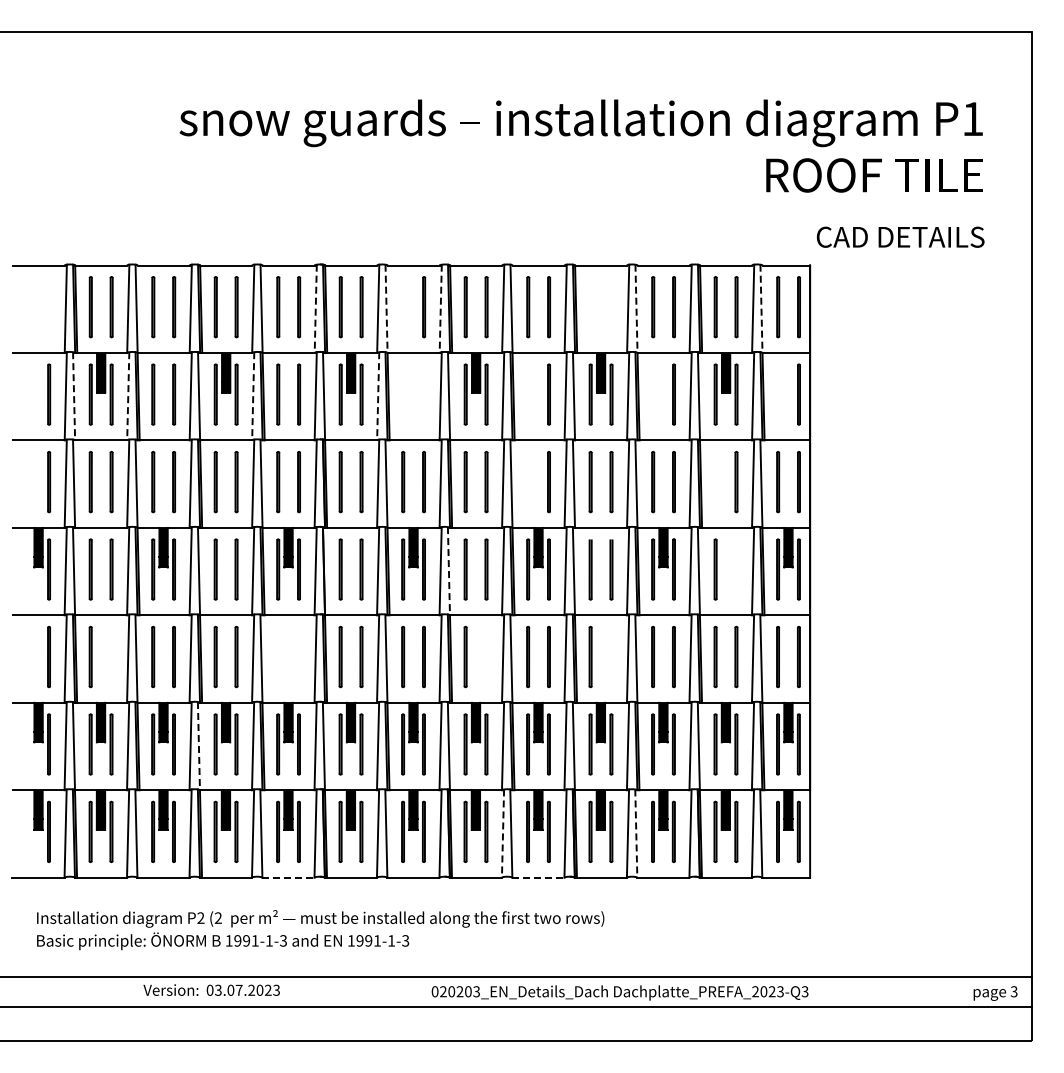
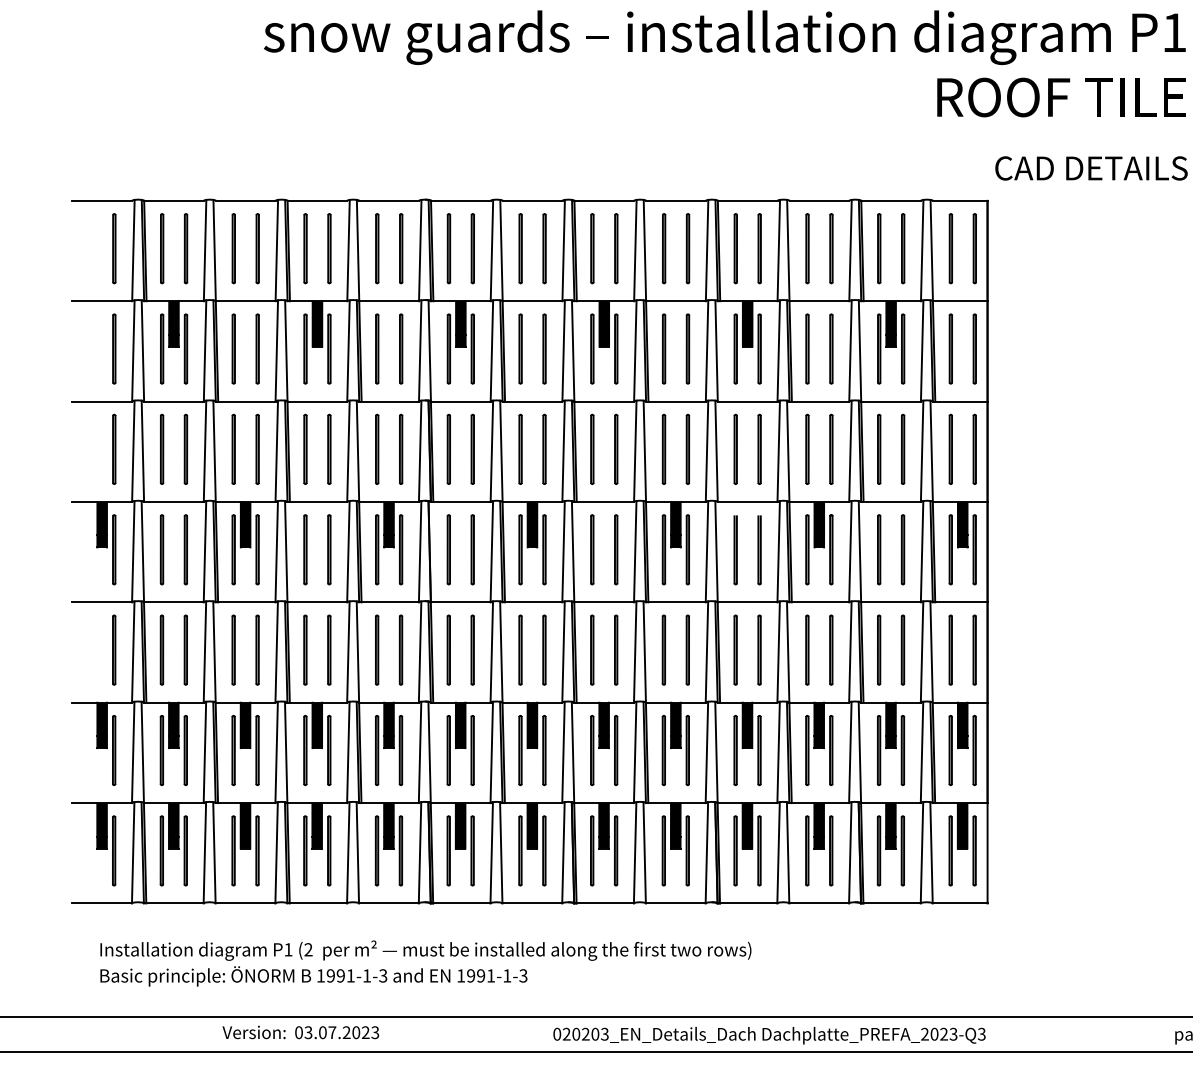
line: (49, 307) -> (114, 249), added
line: (403, 307) -> (520, 249), added
line: (590, 307) -> (735, 249), added
line: (611, 307) -> (759, 249), added
line: (315, 309) -> (419, 251), dashed -> solid
line: (386, 309) -> (501, 251), dashed -> solid
line: (440, 309) -> (563, 251), dashed -> solid
line: (636, 309) -> (788, 251), dashed -> solid
line: (761, 309) -> (931, 251), dashed -> solid
line: (403, 394) -> (520, 348), added
line: (423, 394) -> (543, 348), added
line: (528, 394) -> (664, 348), added
line: (653, 394) -> (807, 348), added
line: (778, 394) -> (951, 348), added
line: (74, 396) -> (143, 351), dashed -> solid
line: (128, 396) -> (205, 351), dashed -> solid
line: (253, 396) -> (348, 351), dashed -> solid
line: (378, 396) -> (492, 351), dashed -> solid
line: (528, 482) -> (664, 449), added
line: (715, 482) -> (878, 449), added
line: (736, 569) -> (903, 549), added
line: (448, 571) -> (572, 552), dashed -> solid
line: (111, 656) -> (185, 649), added
line: (298, 656) -> (400, 649), added
line: (486, 656) -> (616, 649), added
line: (611, 656) -> (759, 649), added
line: (278, 657) -> (377, 650), added
line: (198, 746) -> (285, 752), dashed -> solid
line: (503, 834) -> (635, 853), dashed -> solid
line: (636, 834) -> (788, 853), dashed -> solid
line: (288, 877) -> (388, 903), dashed -> solid
line: (538, 877) -> (675, 903), dashed -> solid
text: (200, 917) -> (287, 949), P2 -> P1

